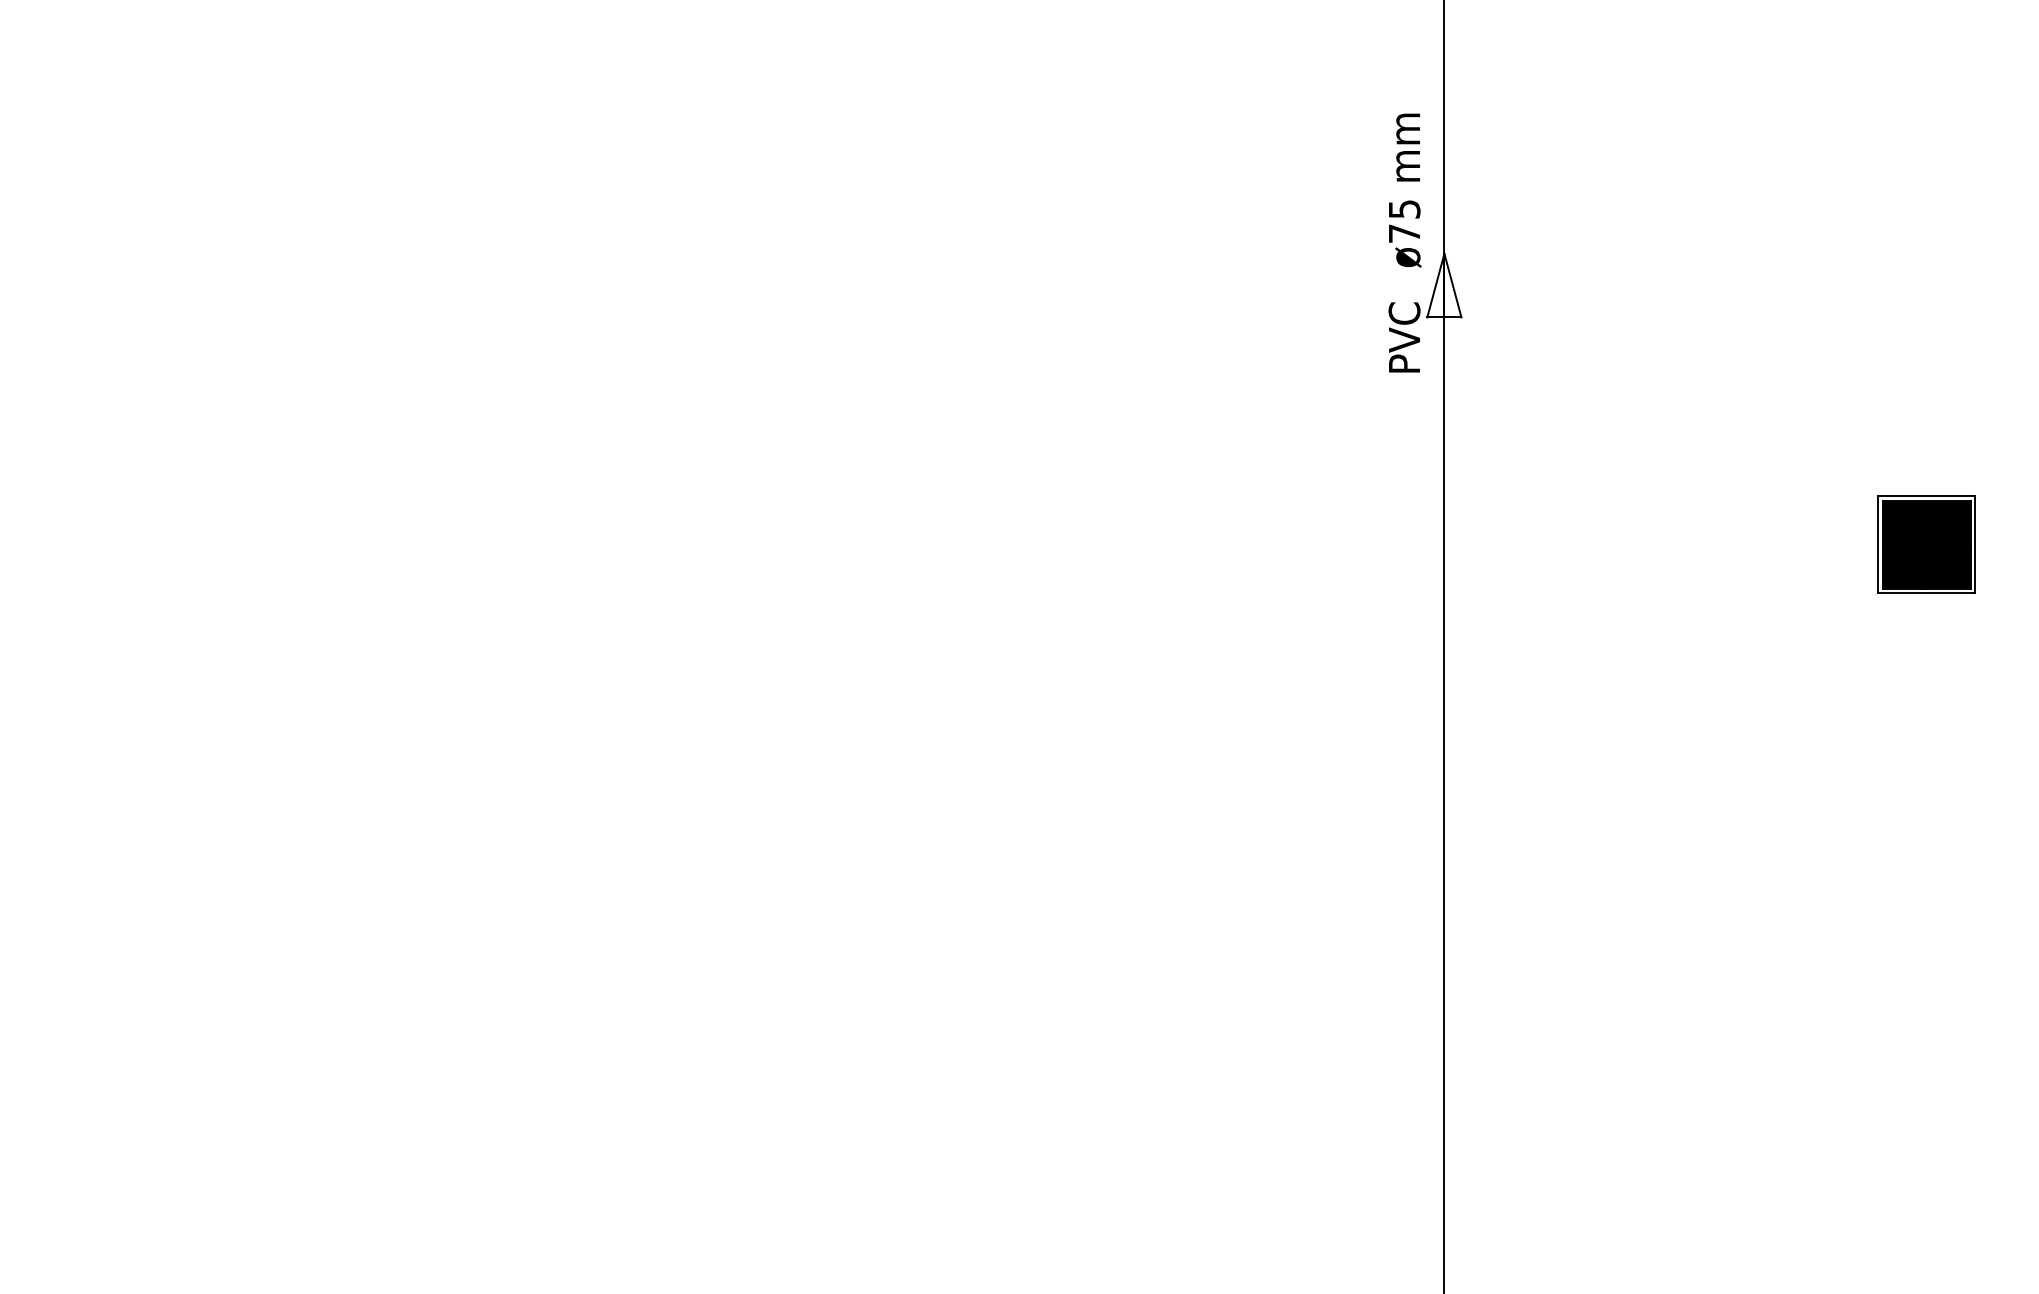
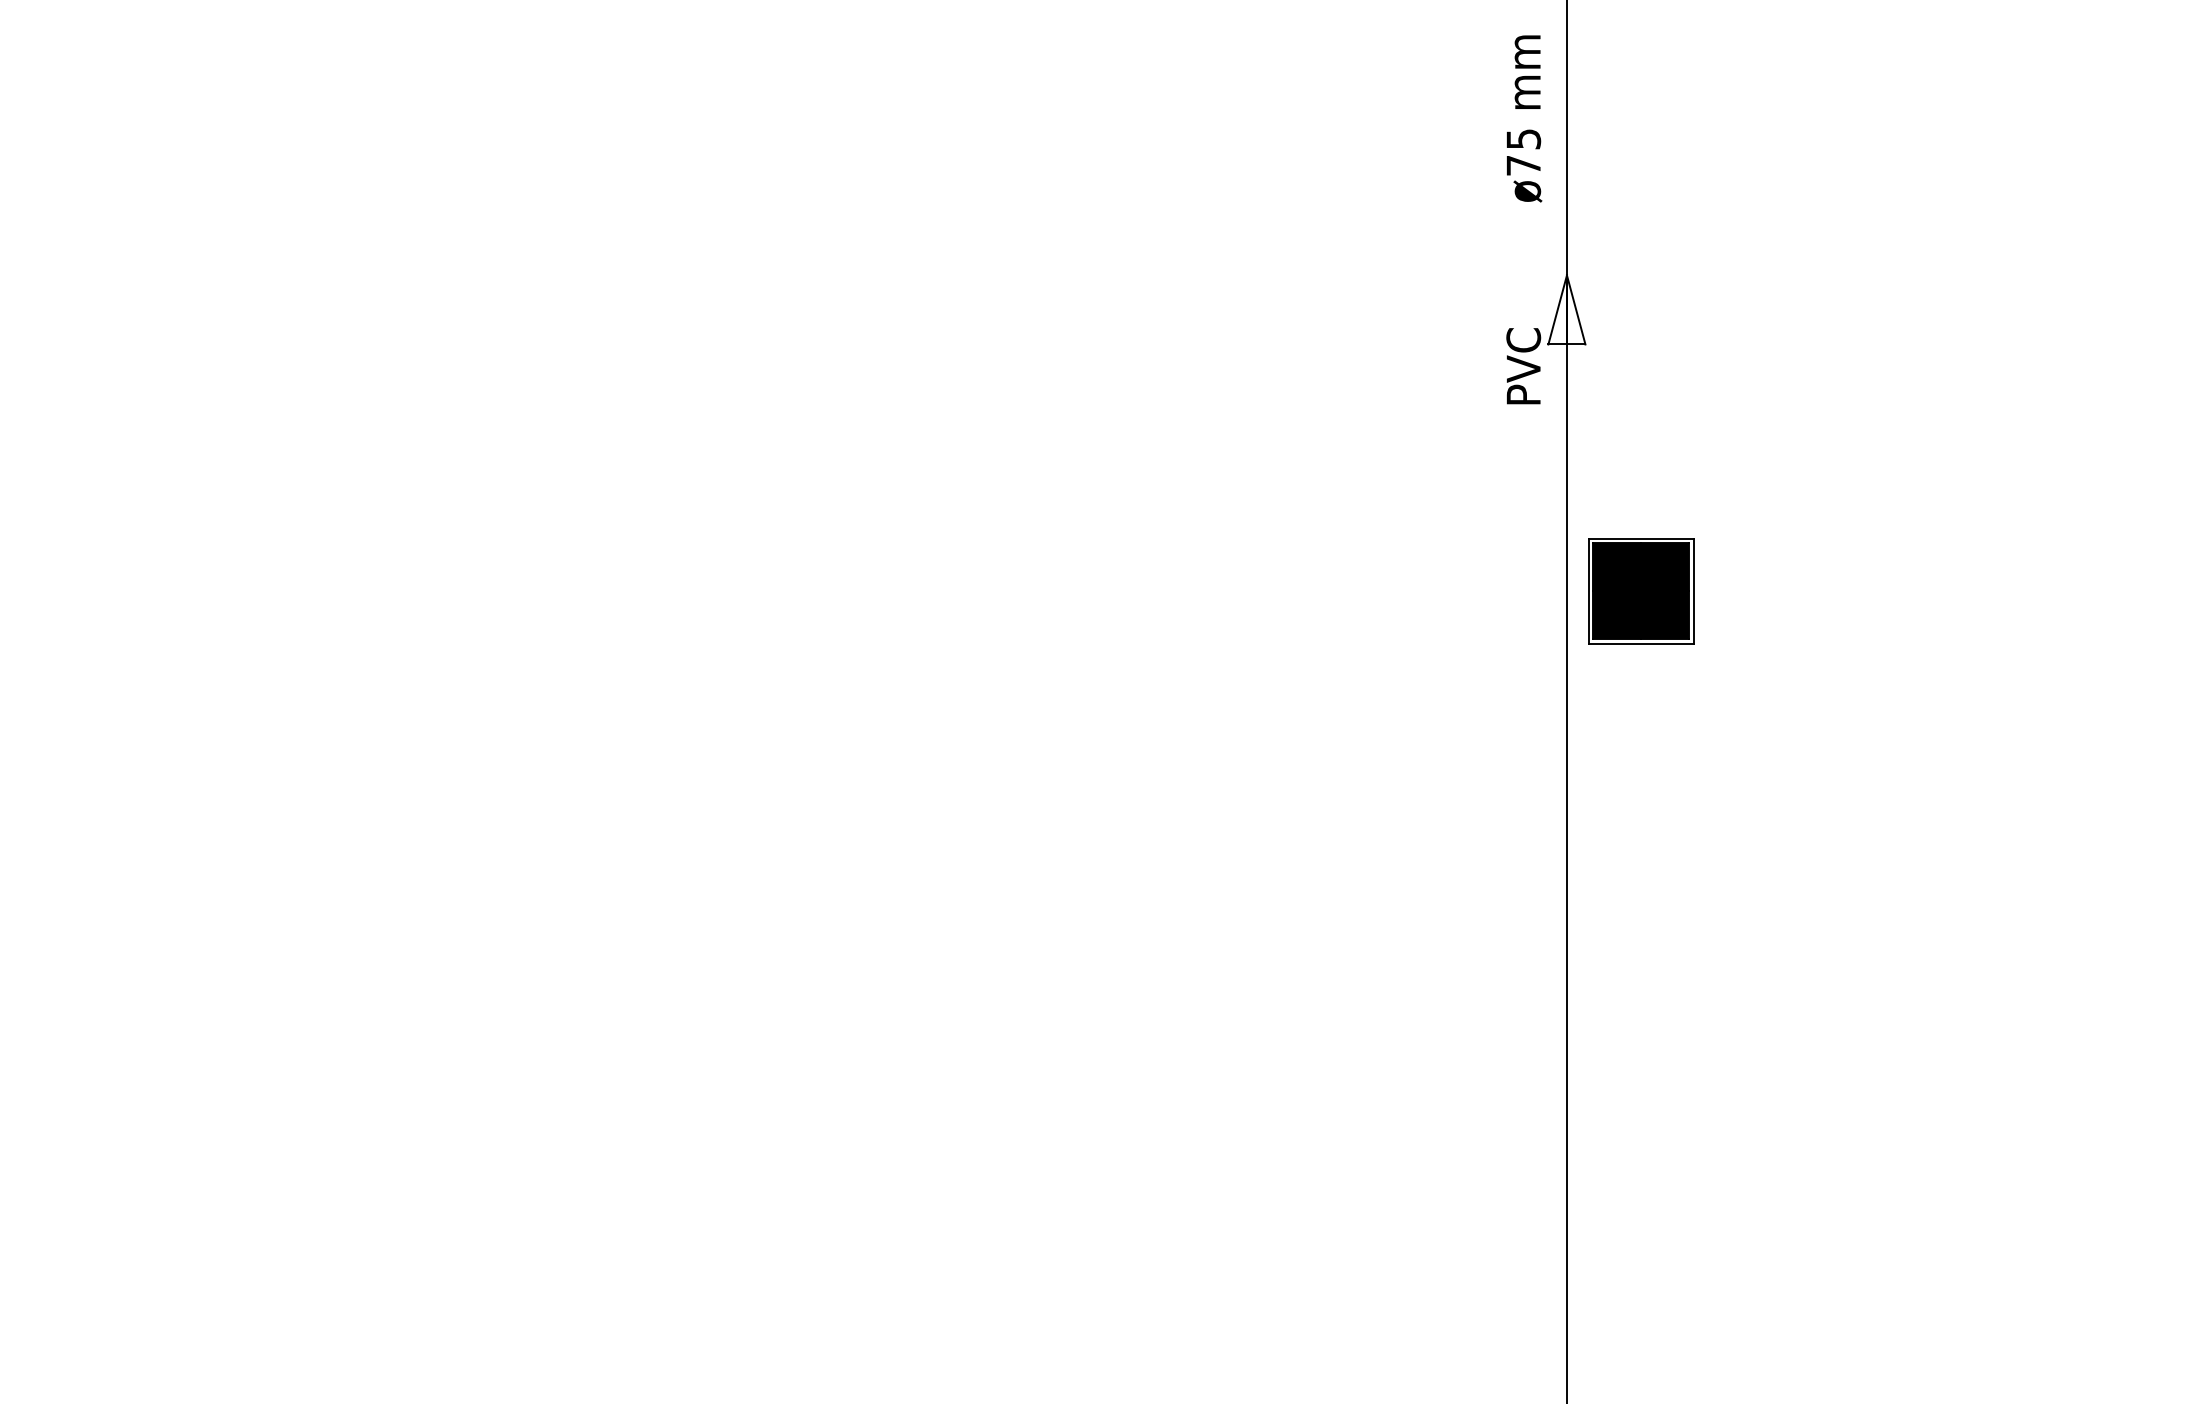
text: (1405, 190) -> (1524, 118), moved
part: (1927, 545) -> (1641, 591), moved

